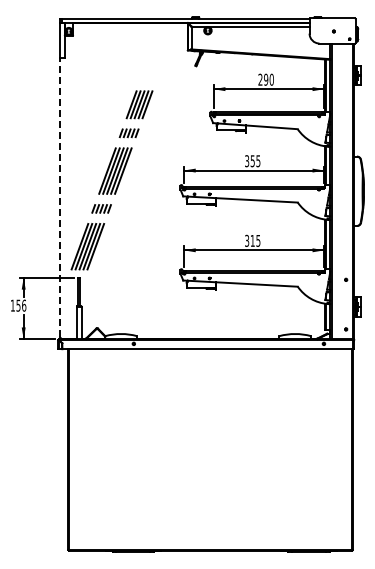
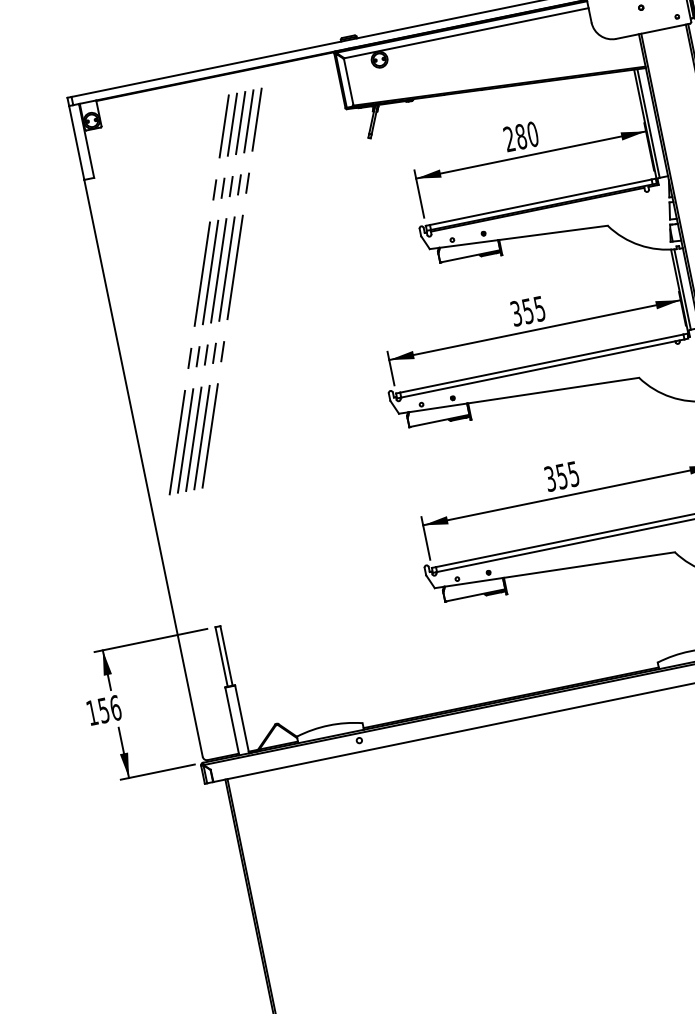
text: (266, 79) -> (521, 136), 290 -> 280
part: (111, 180) -> (214, 291), moved
line: (59, 196) -> (142, 466), dashed -> solid
text: (252, 240) -> (561, 475), 315 -> 355

